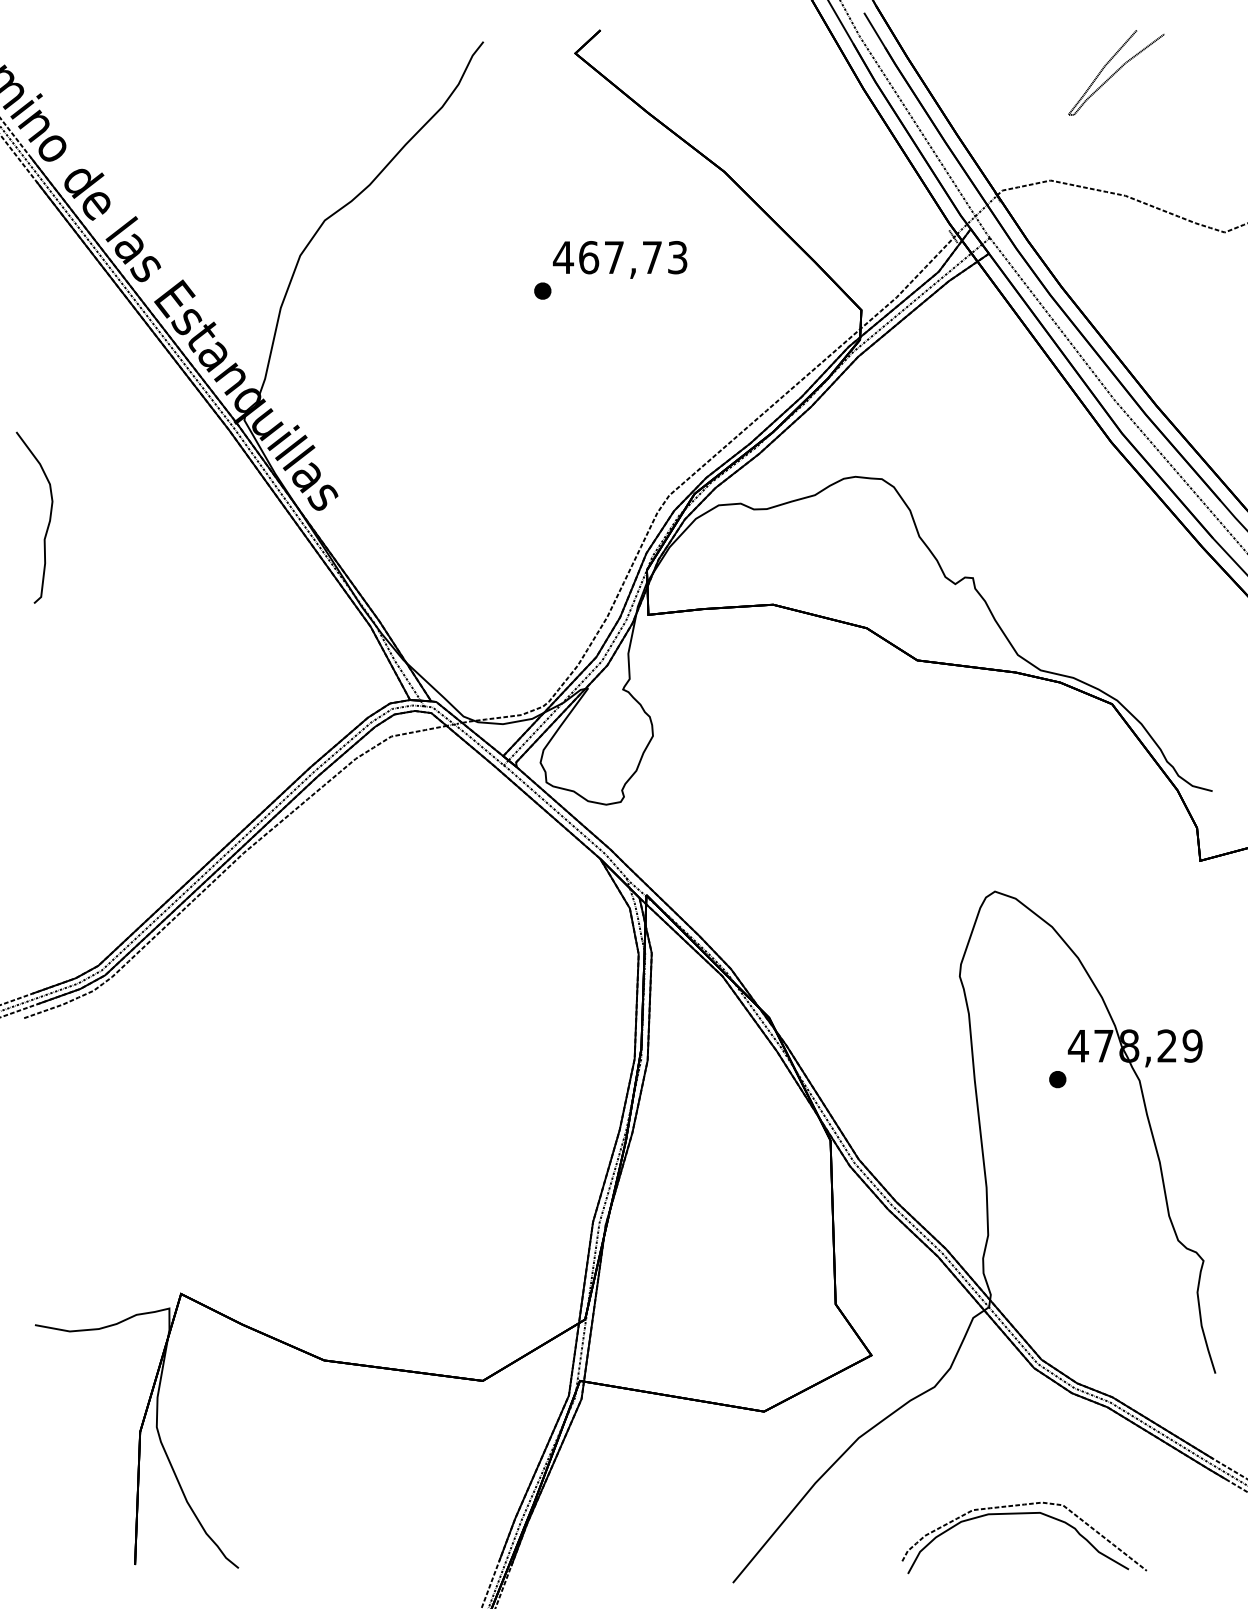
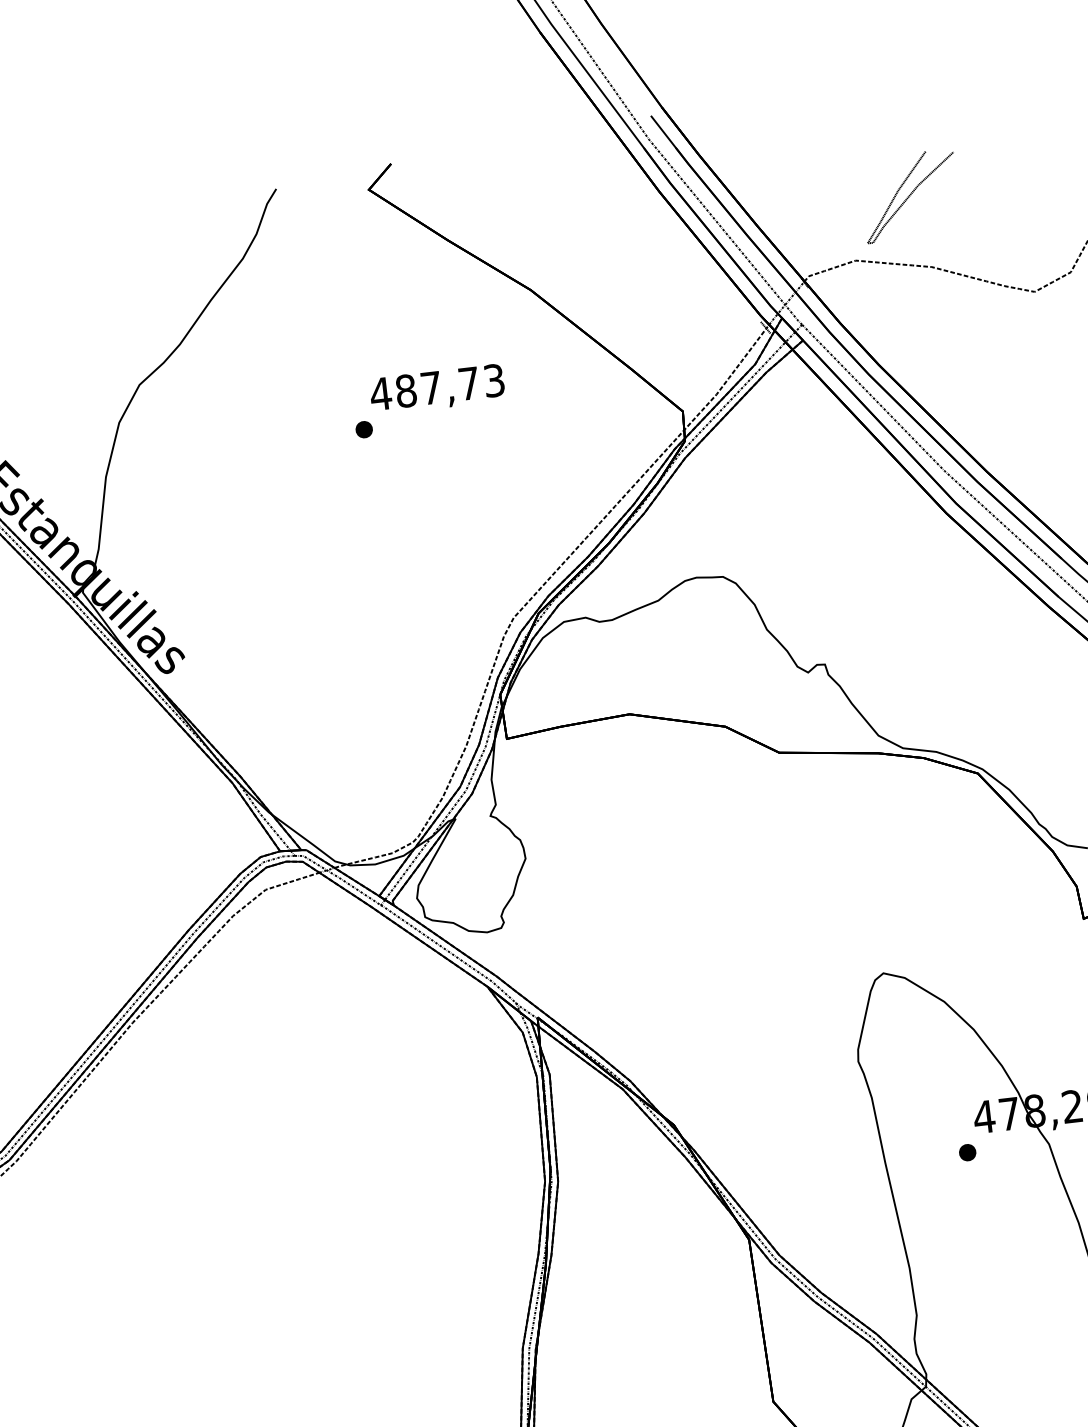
curve: (1116, 72) -> (910, 195), moved
text: (589, 257) -> (406, 390), 467,73 -> 487,73

